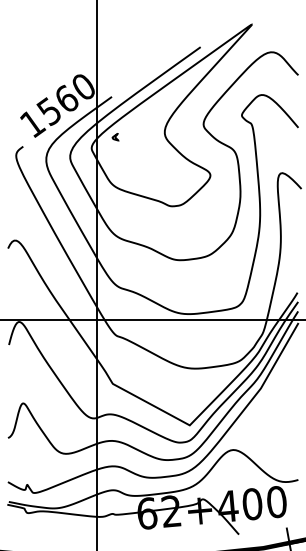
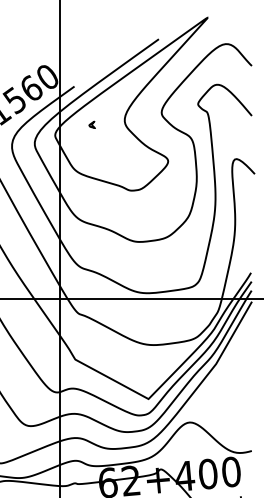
part: (115, 137) -> (92, 125), moved

